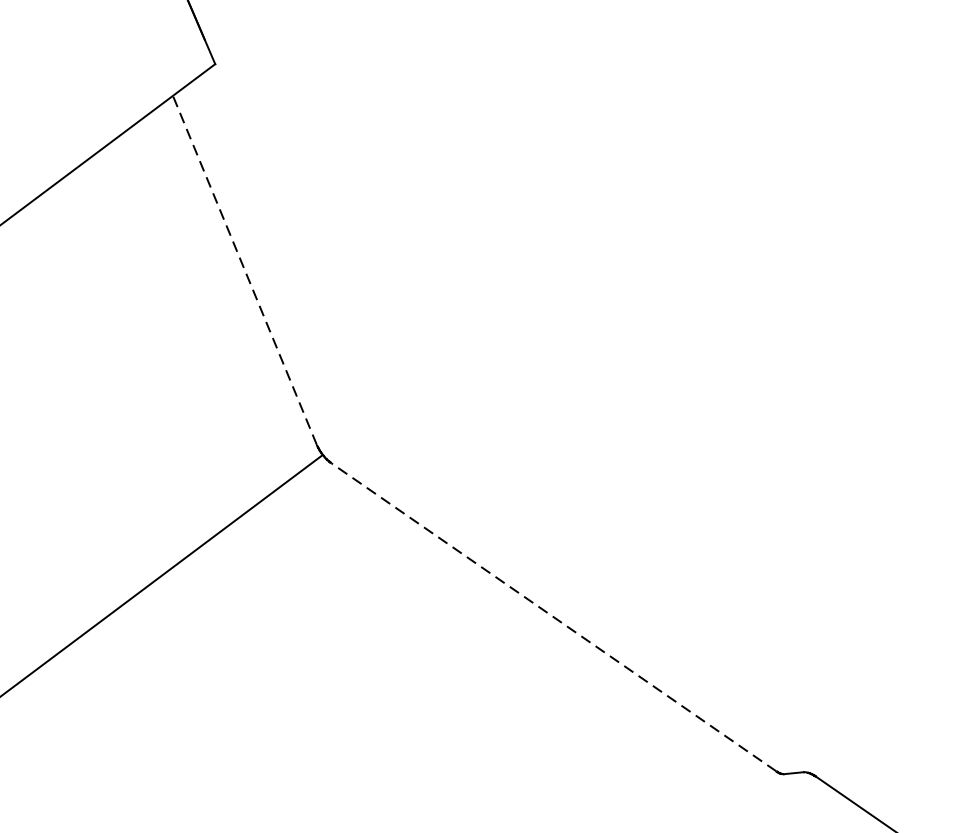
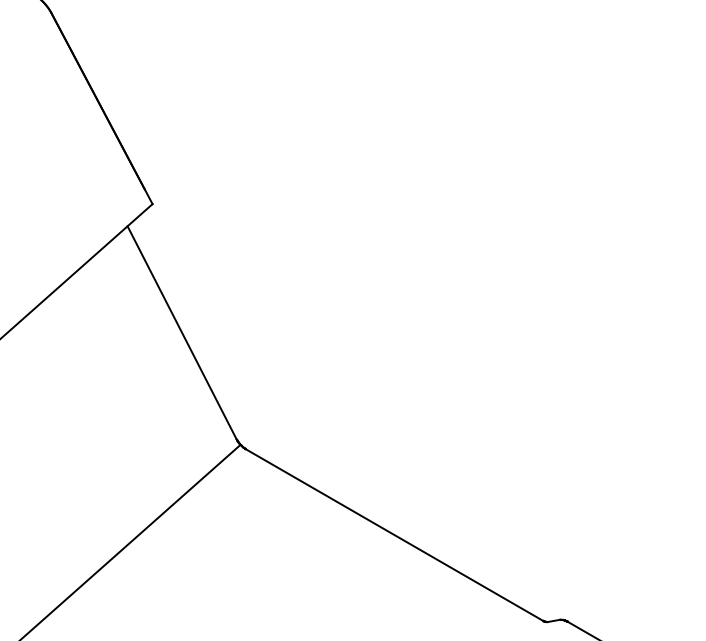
line: (244, 270) -> (181, 332), dashed -> solid
line: (553, 616) -> (394, 534), dashed -> solid

